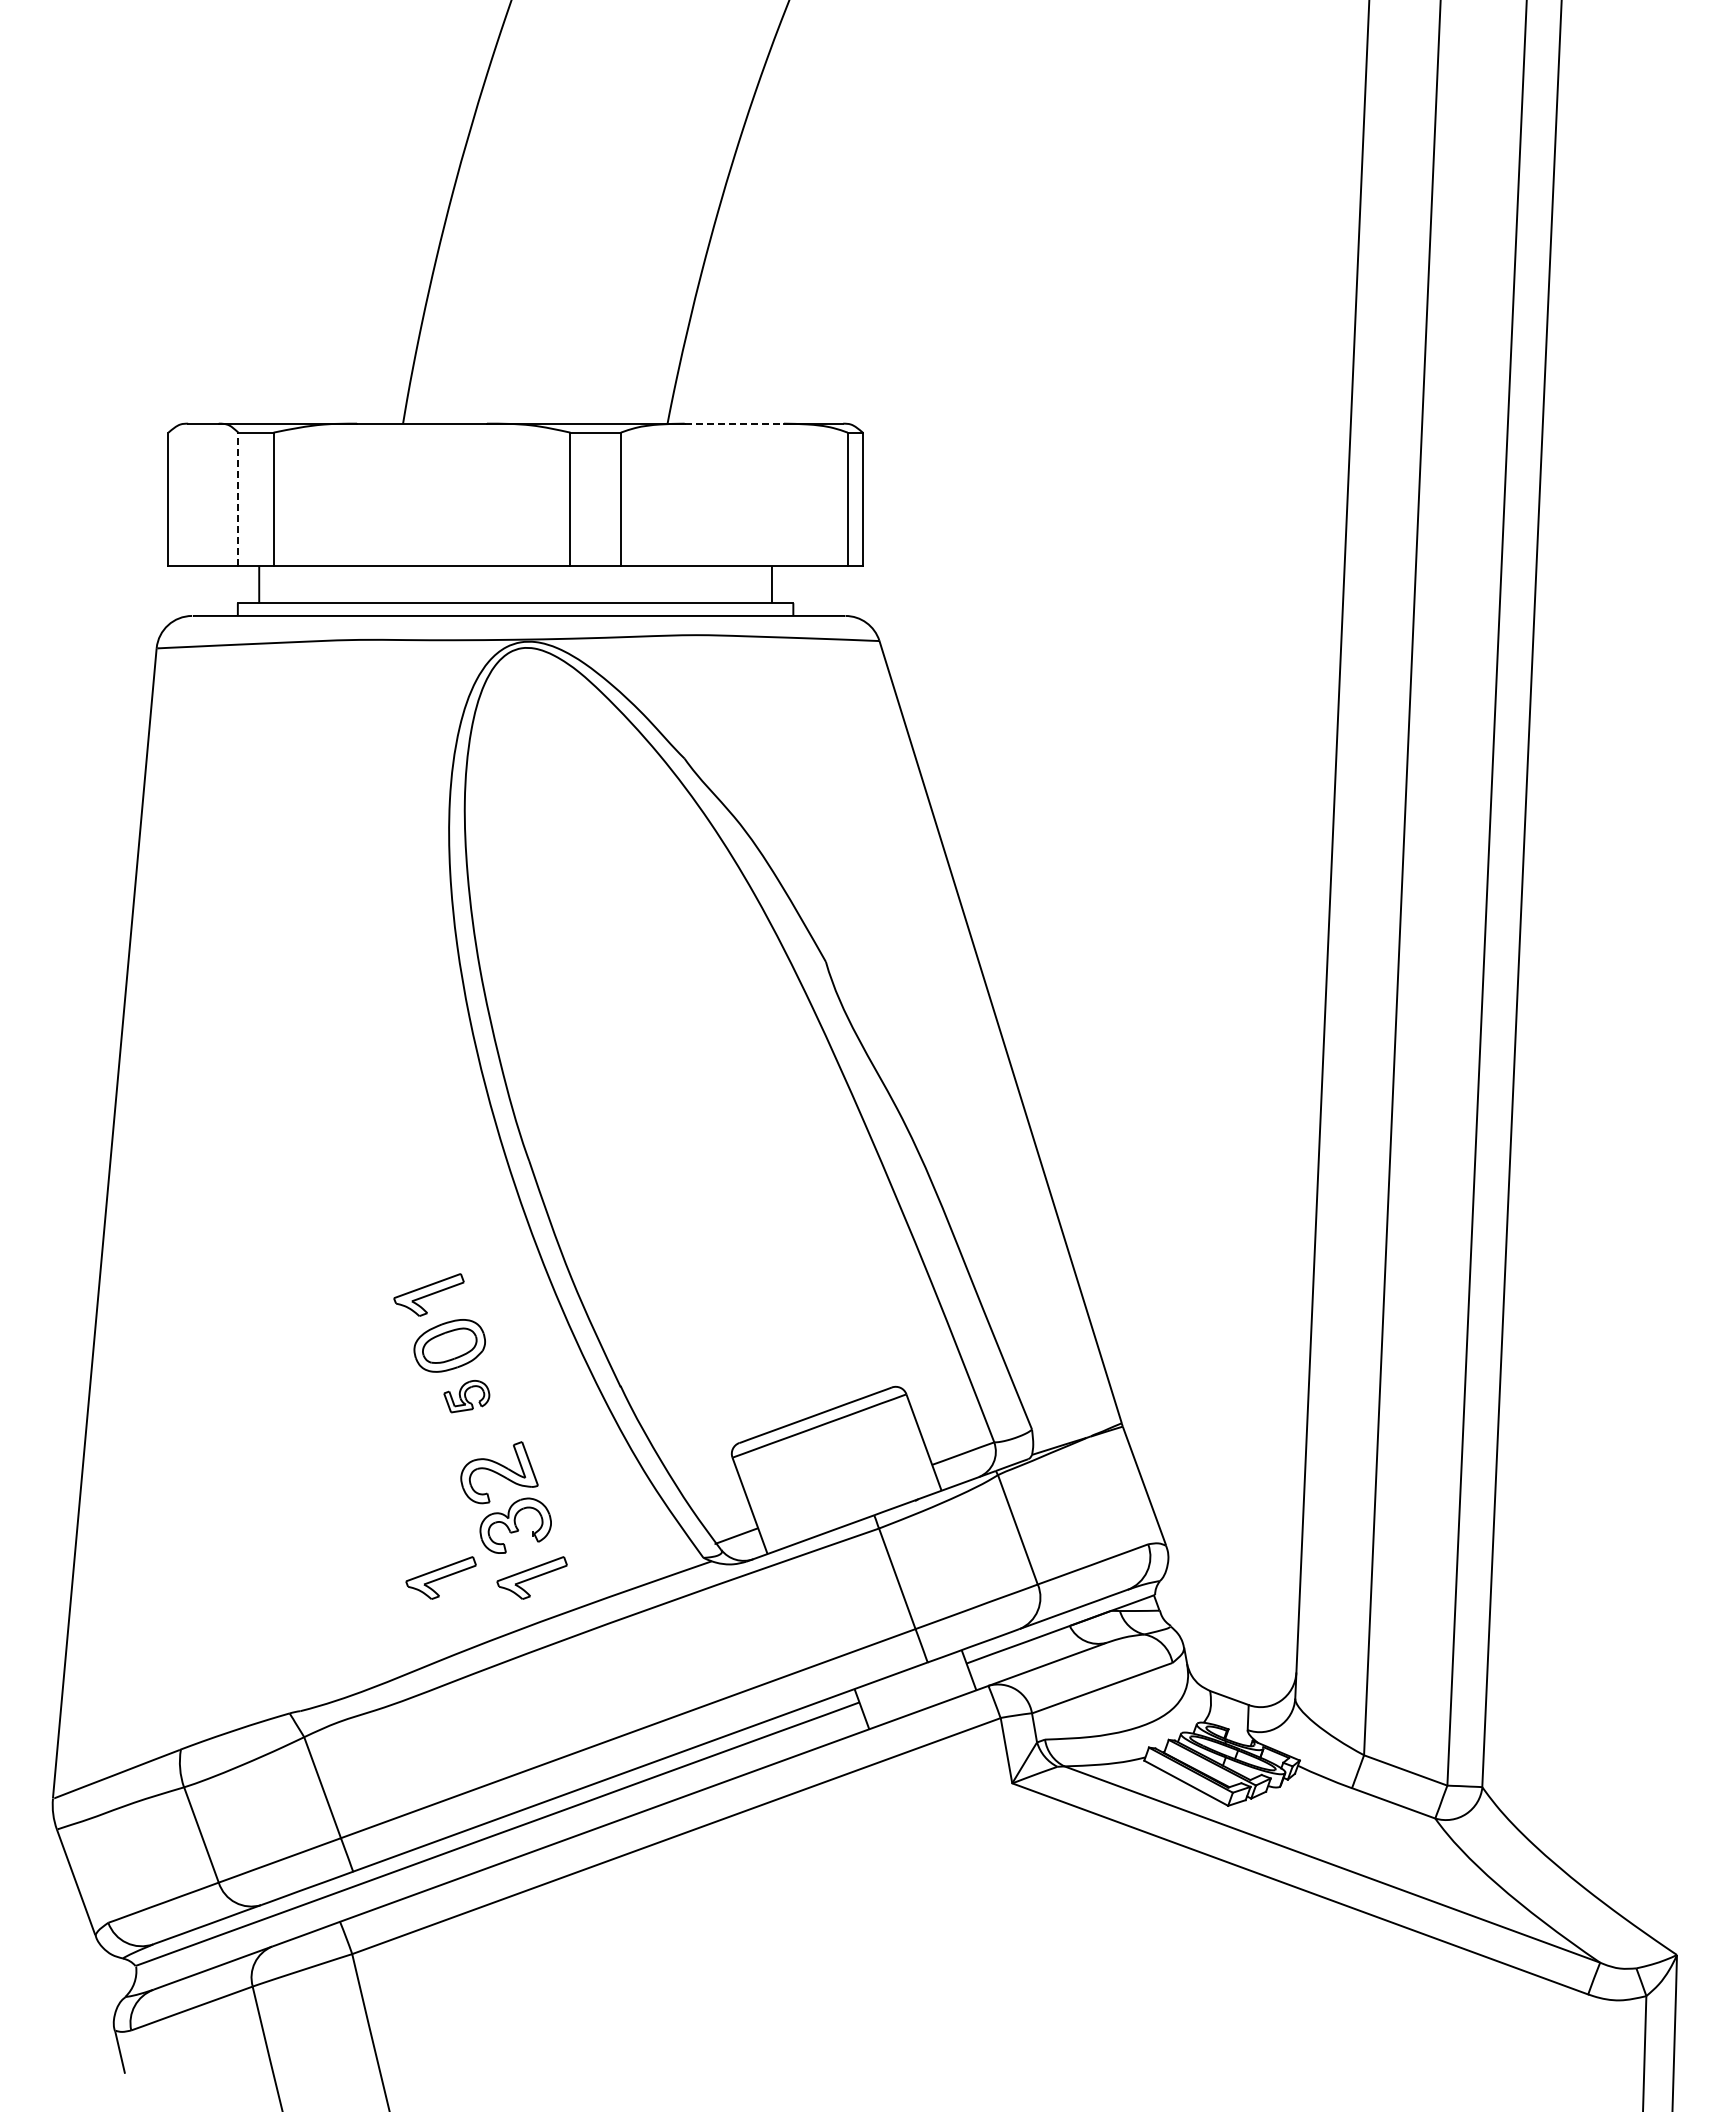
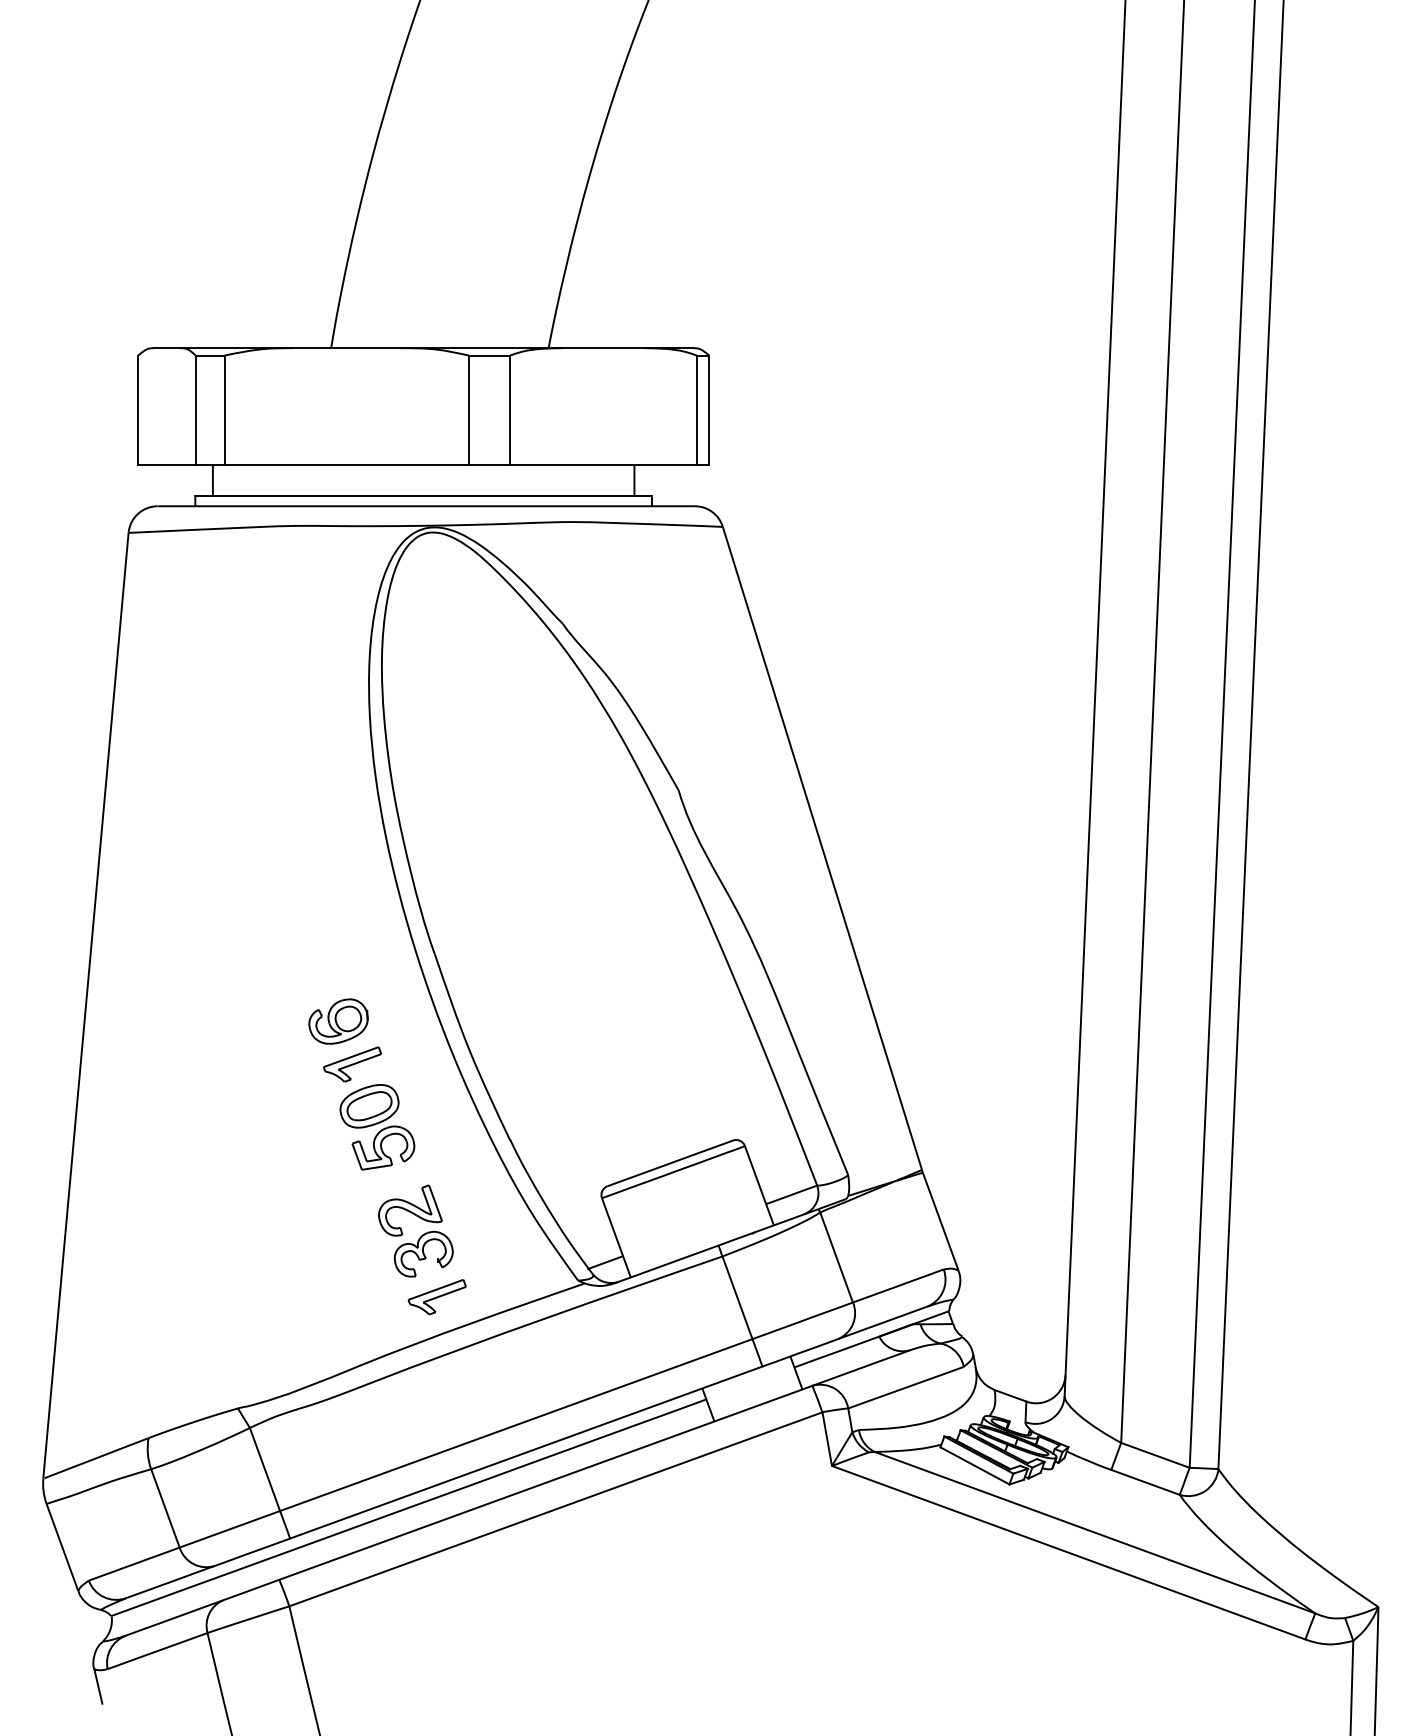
line: (734, 423) -> (603, 348), dashed -> solid
line: (238, 499) -> (195, 410), dashed -> solid
part: (411, 1242) -> (338, 1021), added
part: (466, 1396) -> (383, 1147), size x1.67
part: (440, 1577) -> (361, 1296), removed

